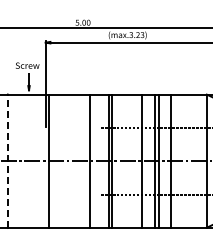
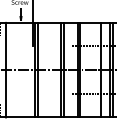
line: (52, 160) -> (37, 69), added
line: (85, 160) -> (61, 69), added
line: (7, 161) -> (5, 70), dashed -> solid

